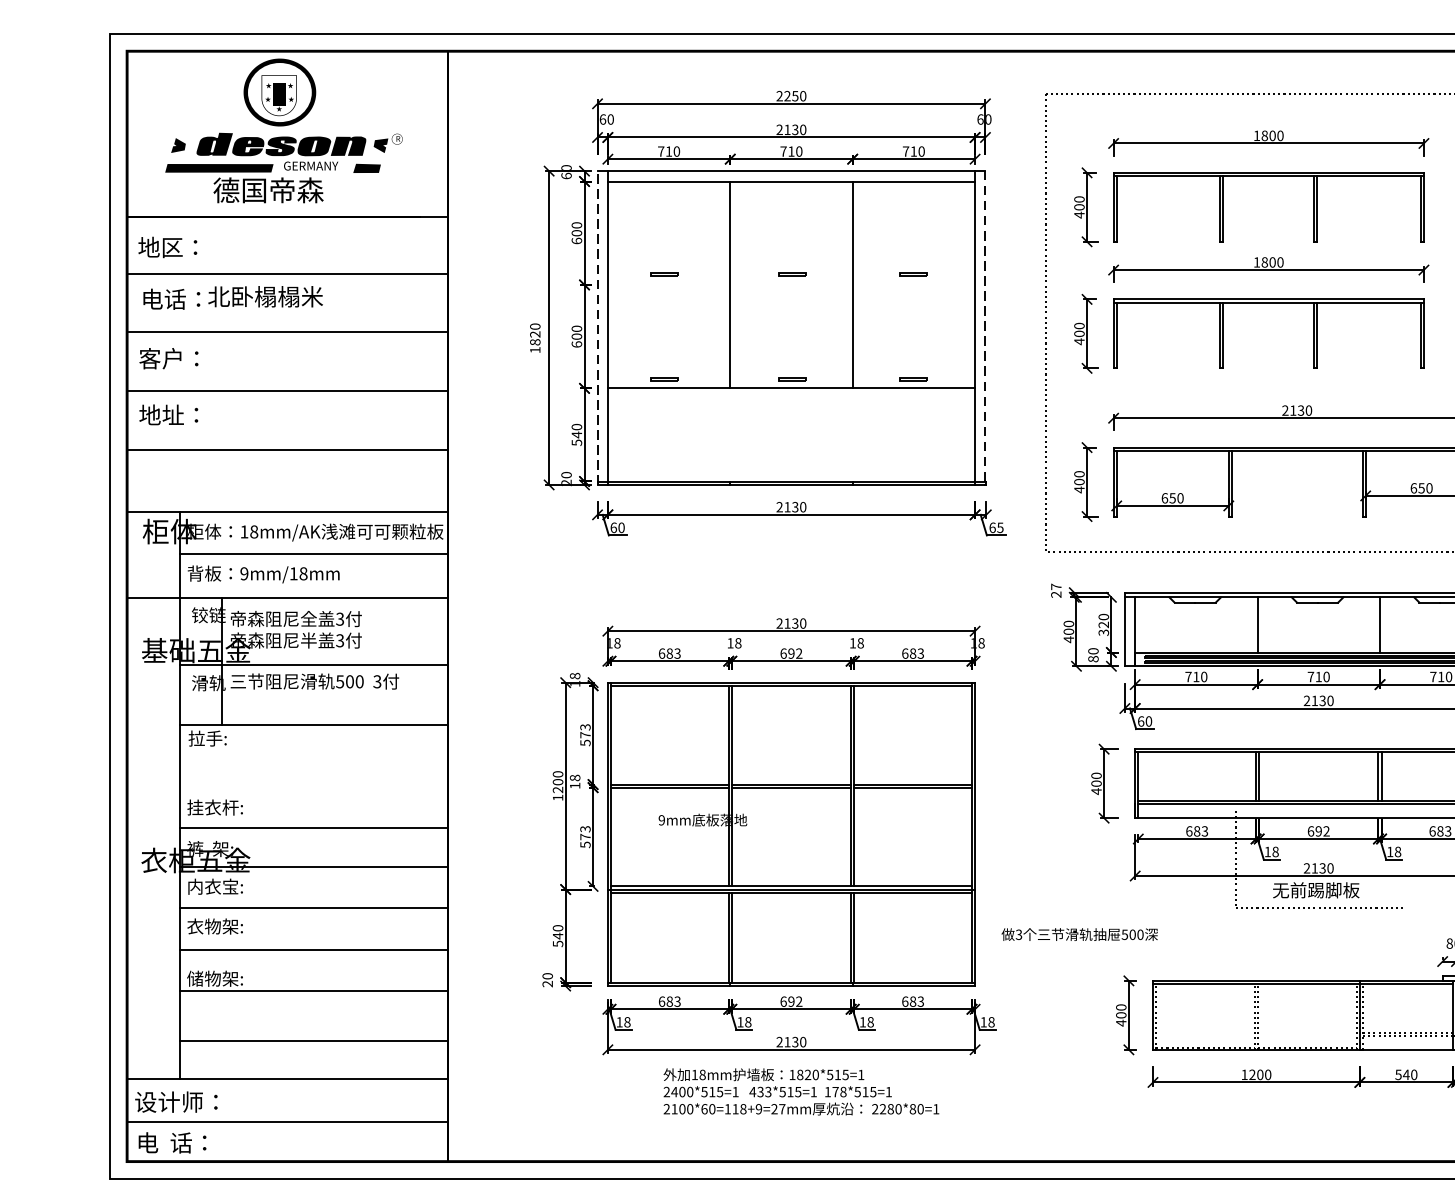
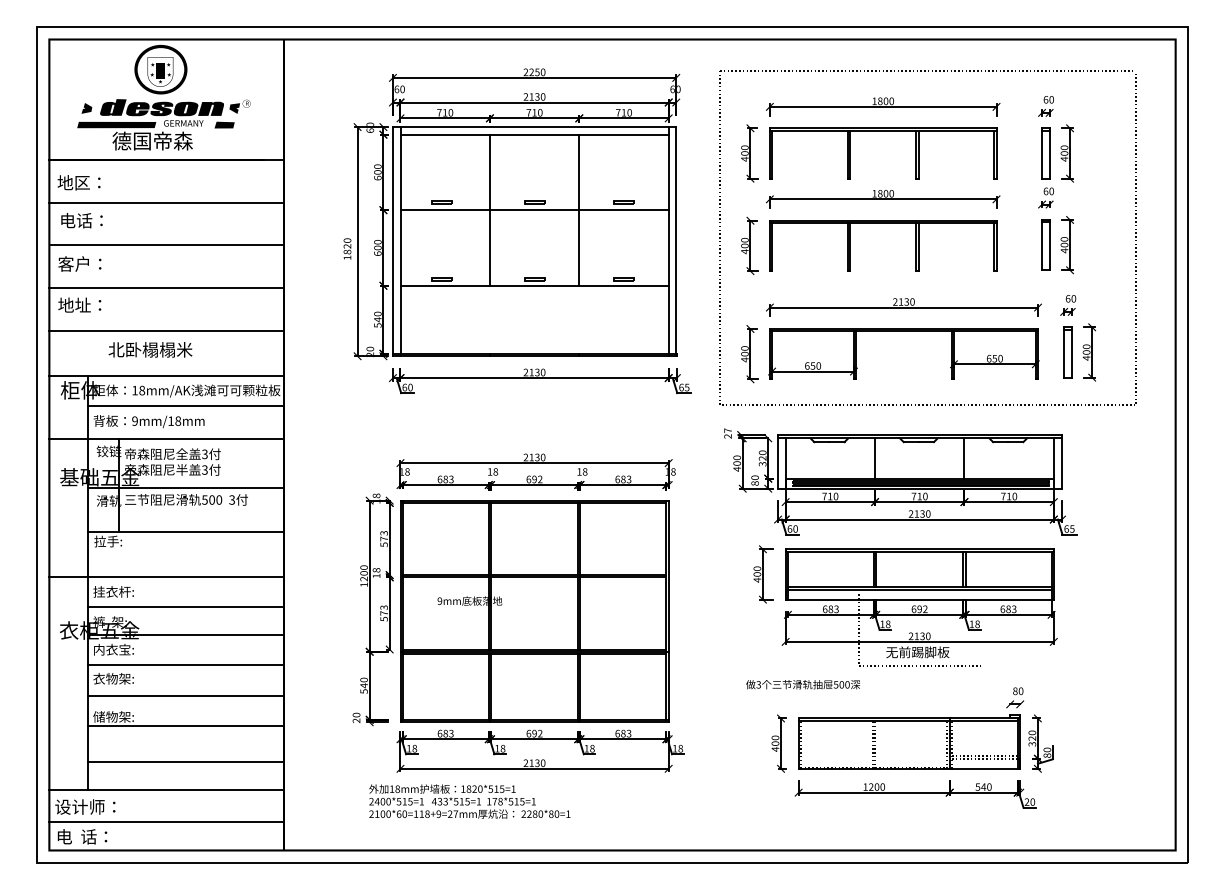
line: (791, 285) -> (534, 210), added
text: (265, 296) -> (150, 349), moved
line: (985, 325) -> (676, 239), dashed -> solid
line: (596, 327) -> (392, 241), dashed -> solid
line: (287, 787) -> (166, 577), added
text: (1078, 934) -> (802, 684), moved
text: (800, 1091) -> (469, 801), moved

